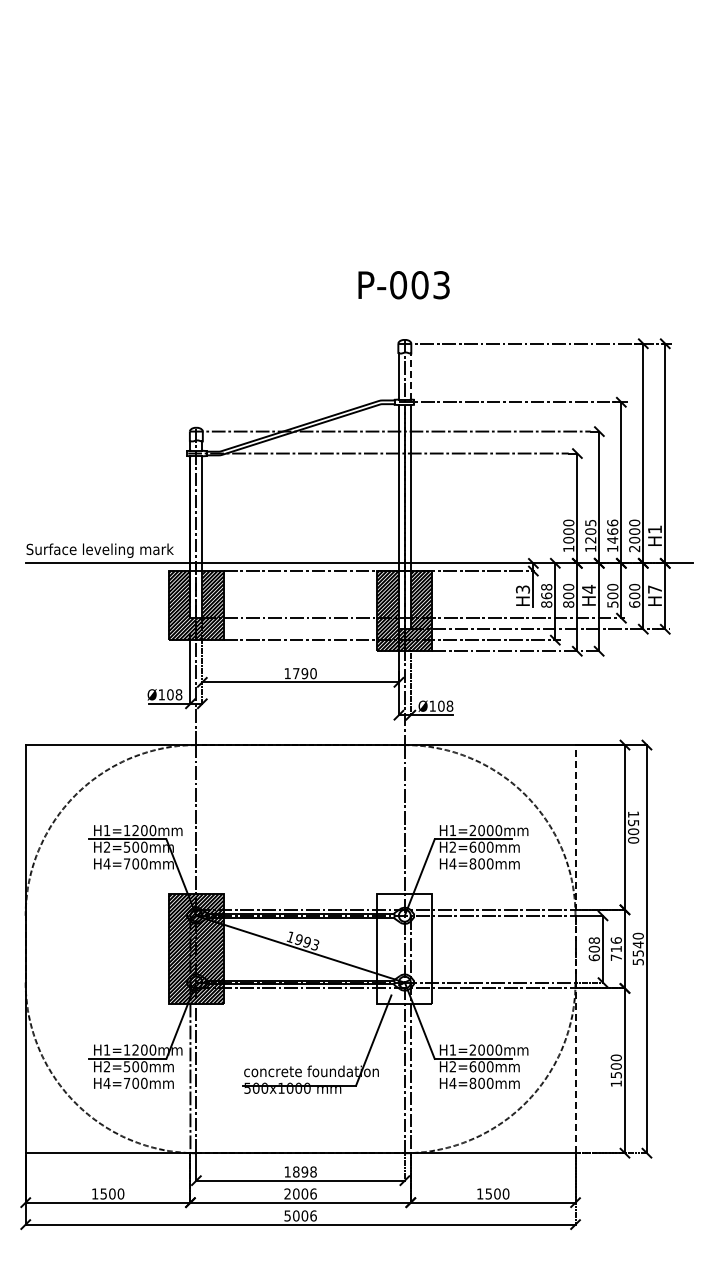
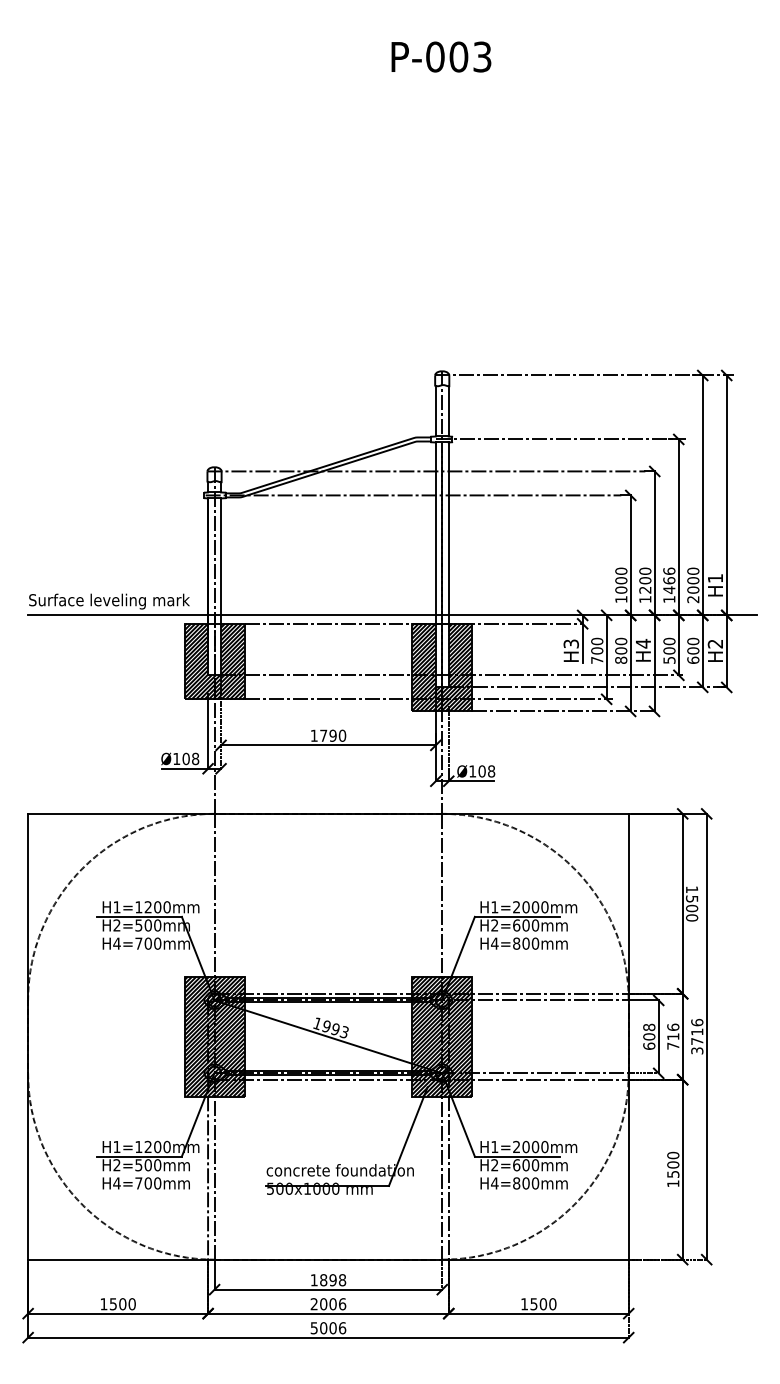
text: (403, 285) -> (440, 57), moved
line: (410, 376) -> (448, 411), dashed -> solid
text: (590, 522) -> (645, 570), 1205 -> 1200
text: (654, 589) -> (714, 643), H7 -> H2
text: (546, 595) -> (596, 650), 868 -> 700
line: (575, 948) -> (628, 1036), dashed -> solid
text: (637, 948) -> (696, 1036), 5540 -> 3716
hatch: (404, 949) -> (441, 1037), added

